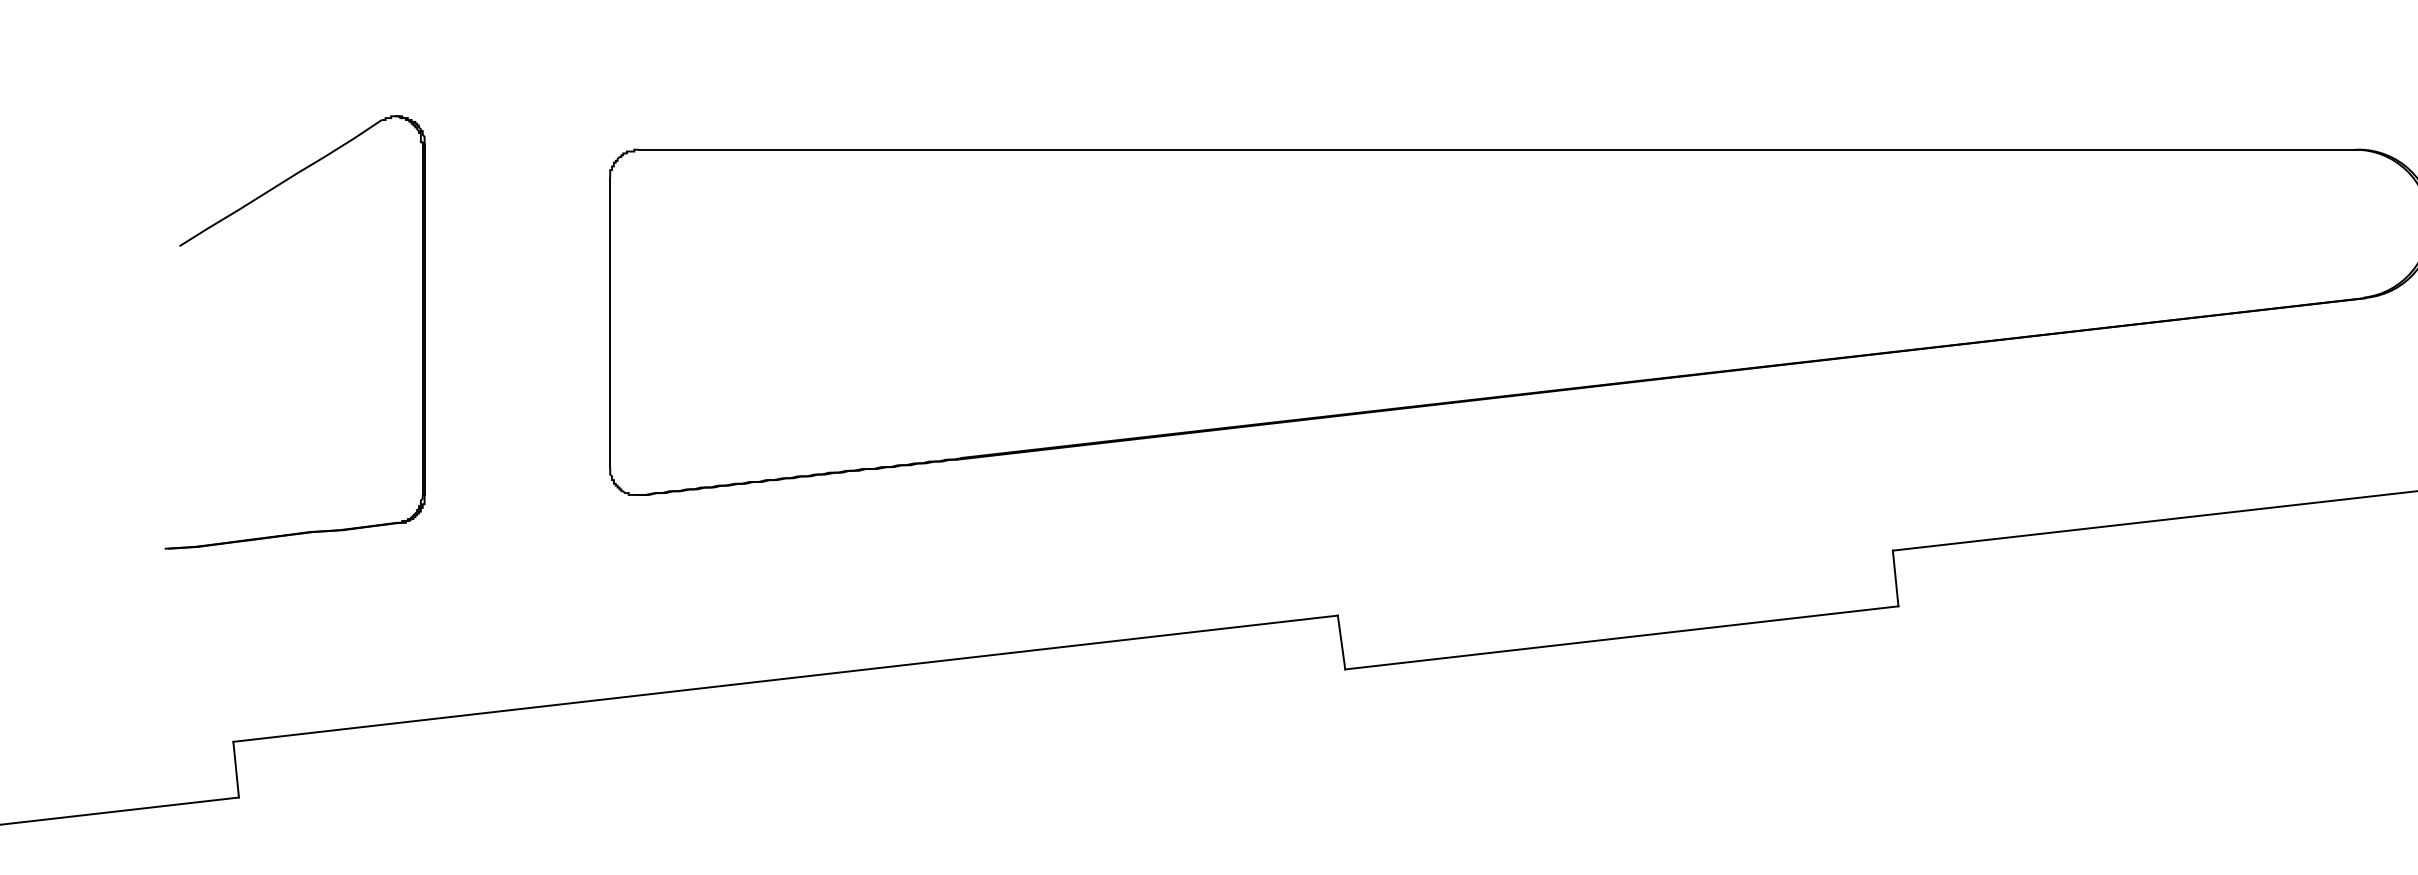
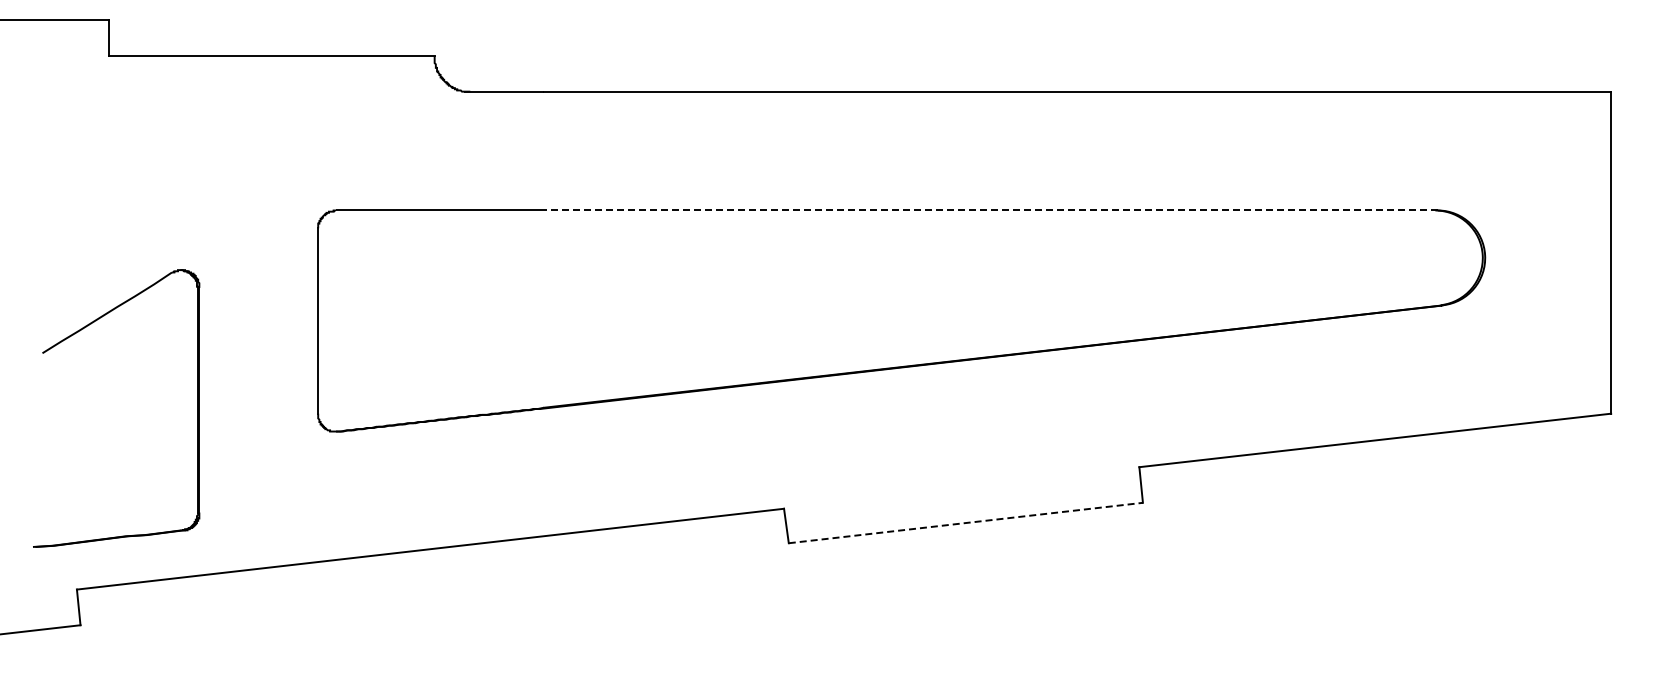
line: (1660, 149) -> (990, 210), solid -> dashed
part: (421, 332) -> (197, 408), moved
line: (1622, 637) -> (966, 522), solid -> dashed

